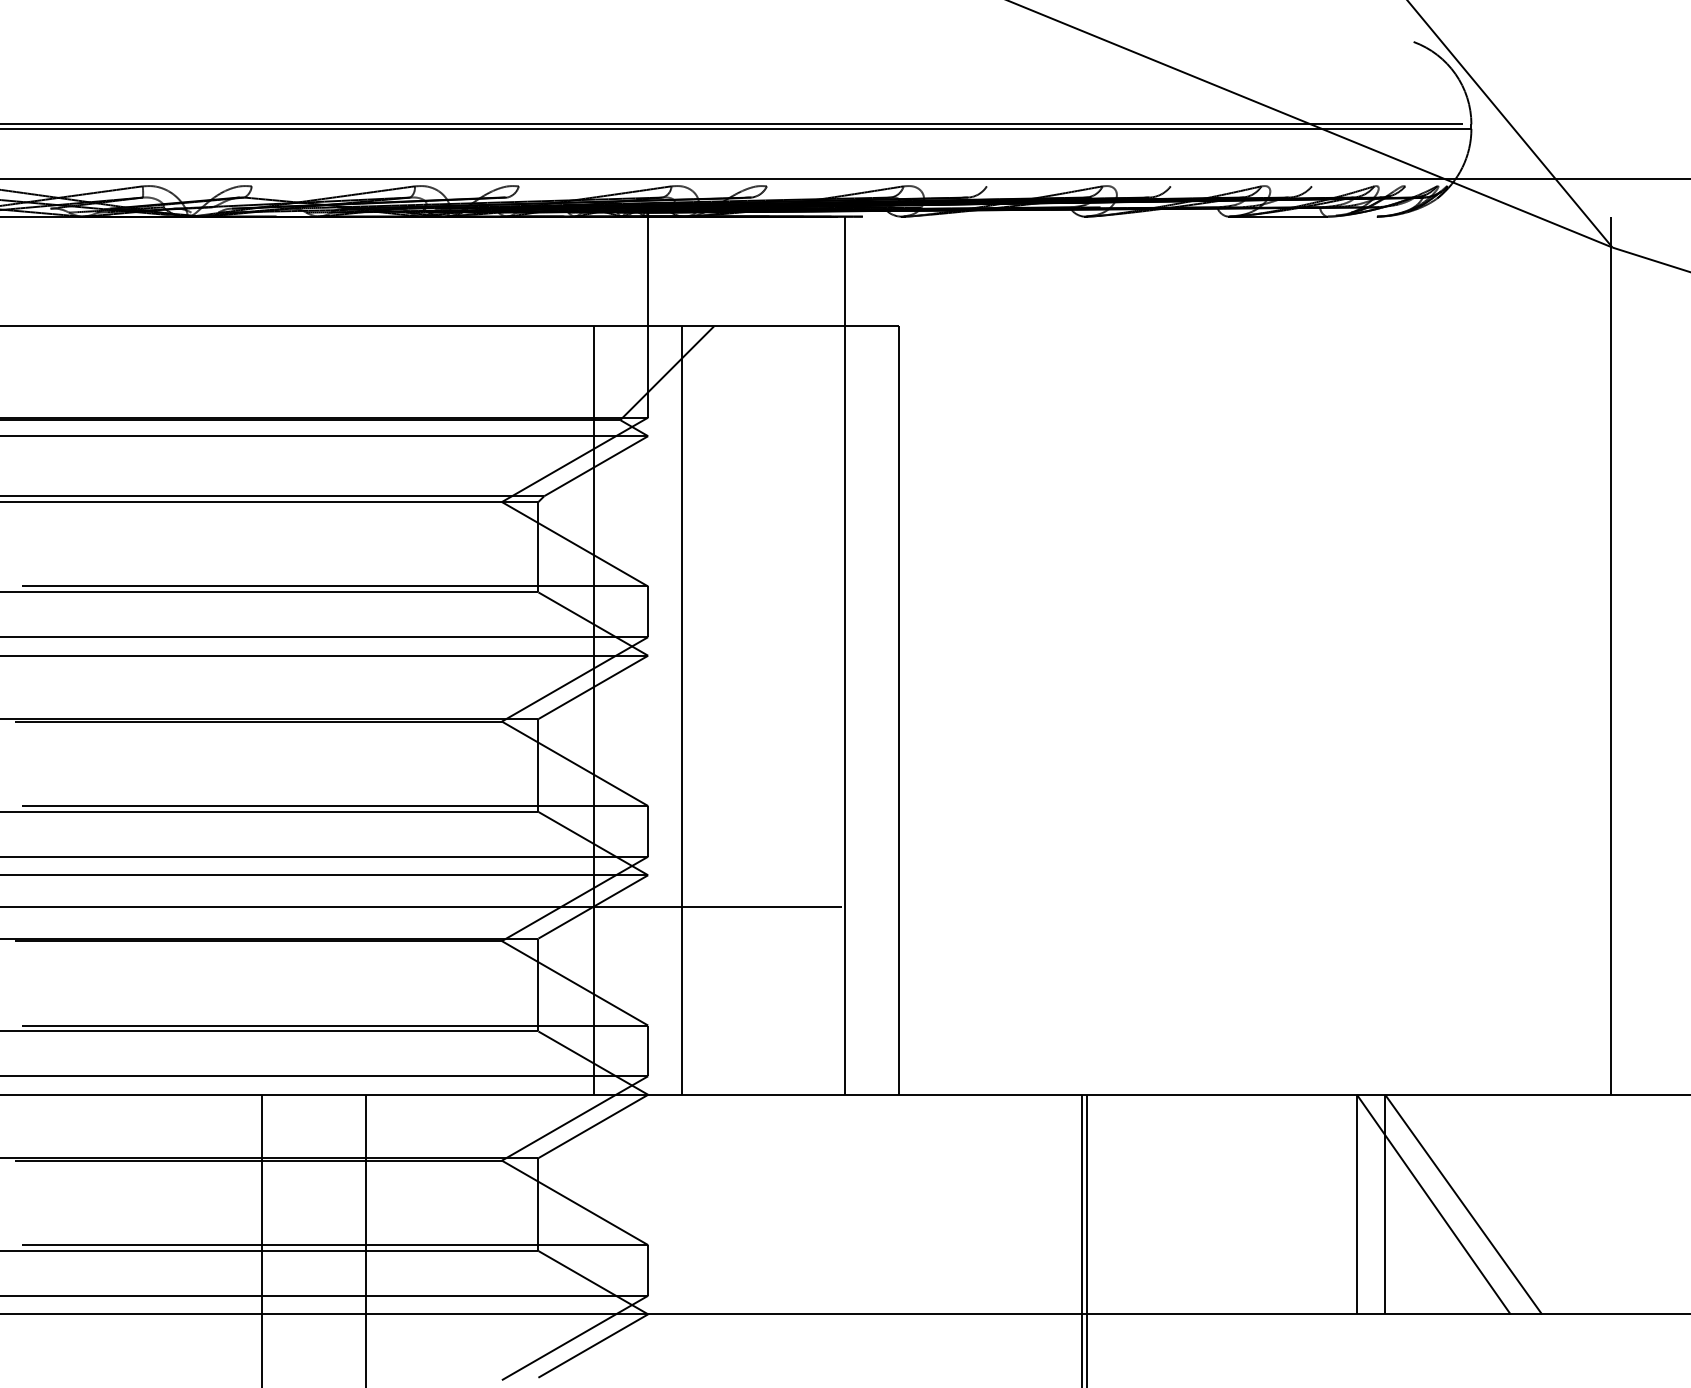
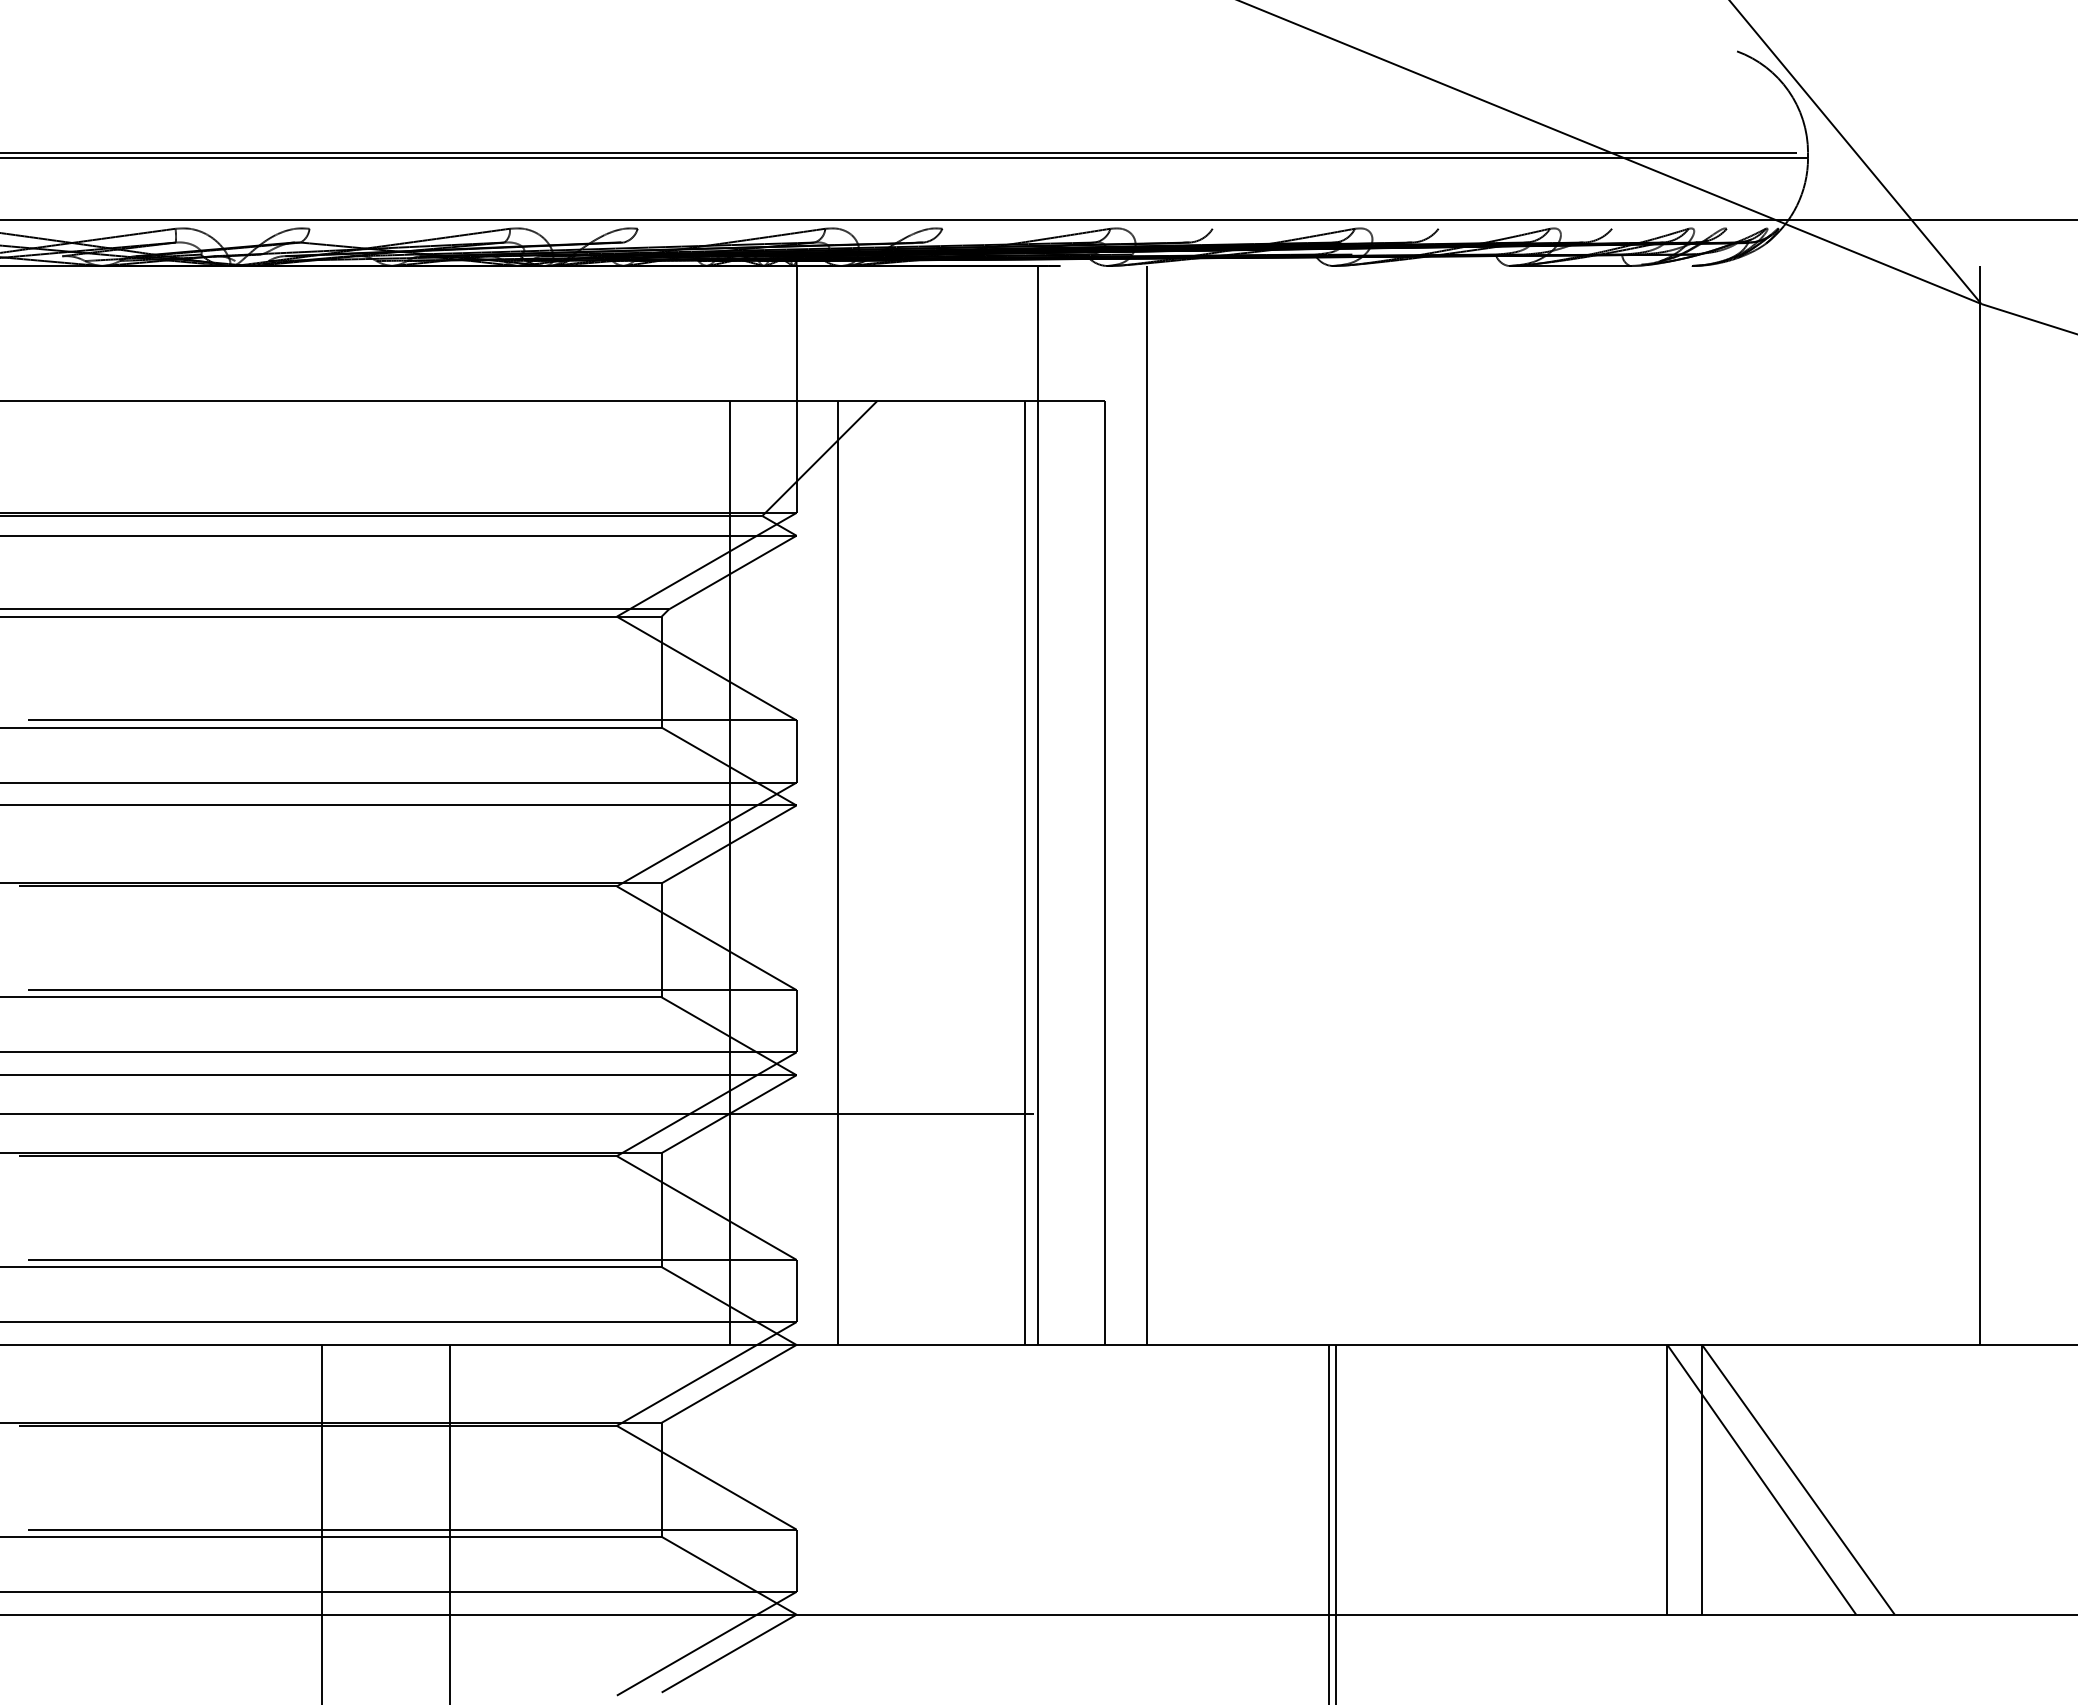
line: (933, 655) -> (1147, 805), added
line: (834, 710) -> (1025, 872), added

